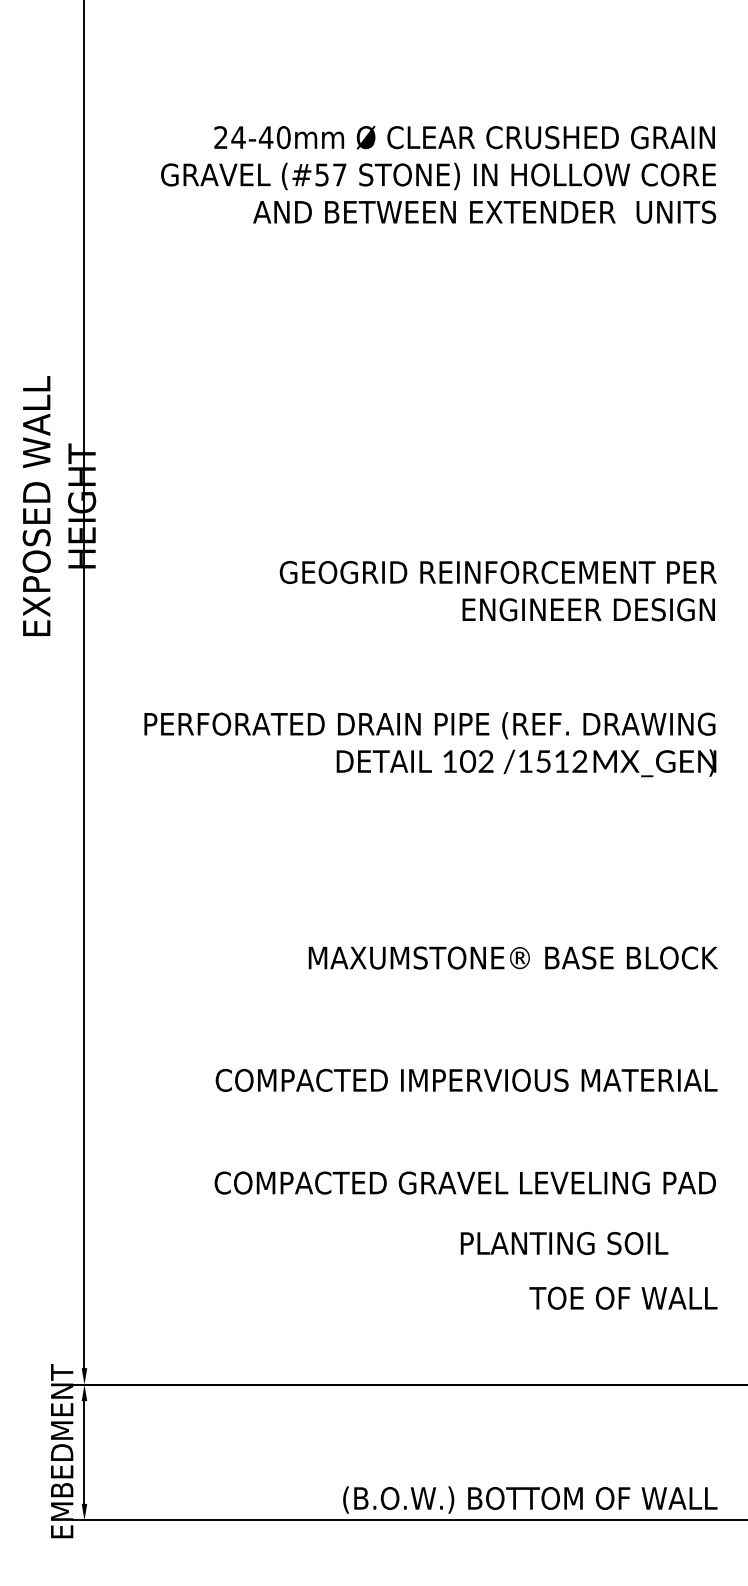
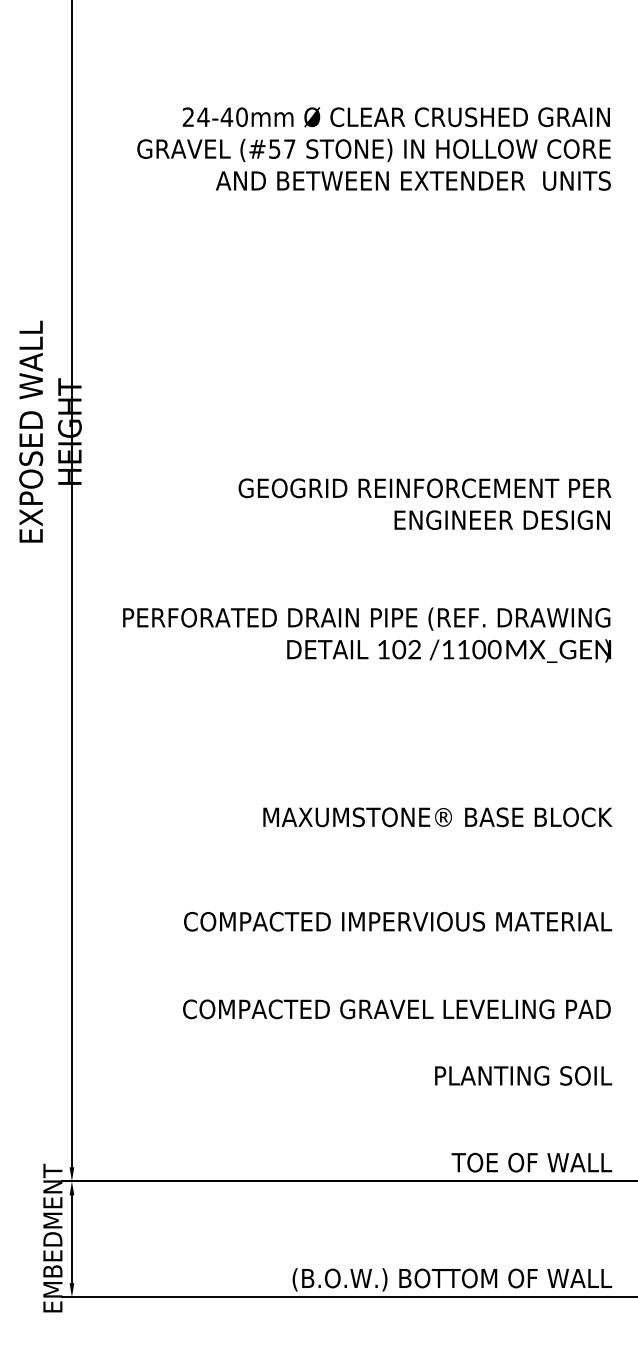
text: (562, 761) -> (479, 649), /1512 -> /1100
text: (564, 1243) -> (523, 1075), moved
text: (623, 1298) -> (531, 1162), moved

